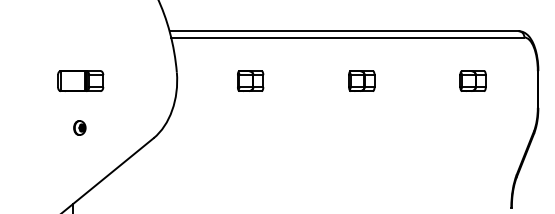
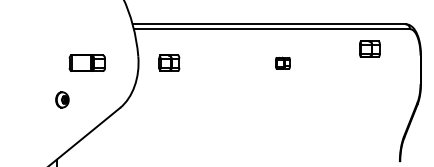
part: (80, 80) -> (87, 62), moved
part: (250, 80) -> (169, 62), moved
part: (361, 80) -> (282, 62), size x0.7
part: (472, 80) -> (369, 48), moved
part: (79, 127) -> (62, 99), size x1.4

